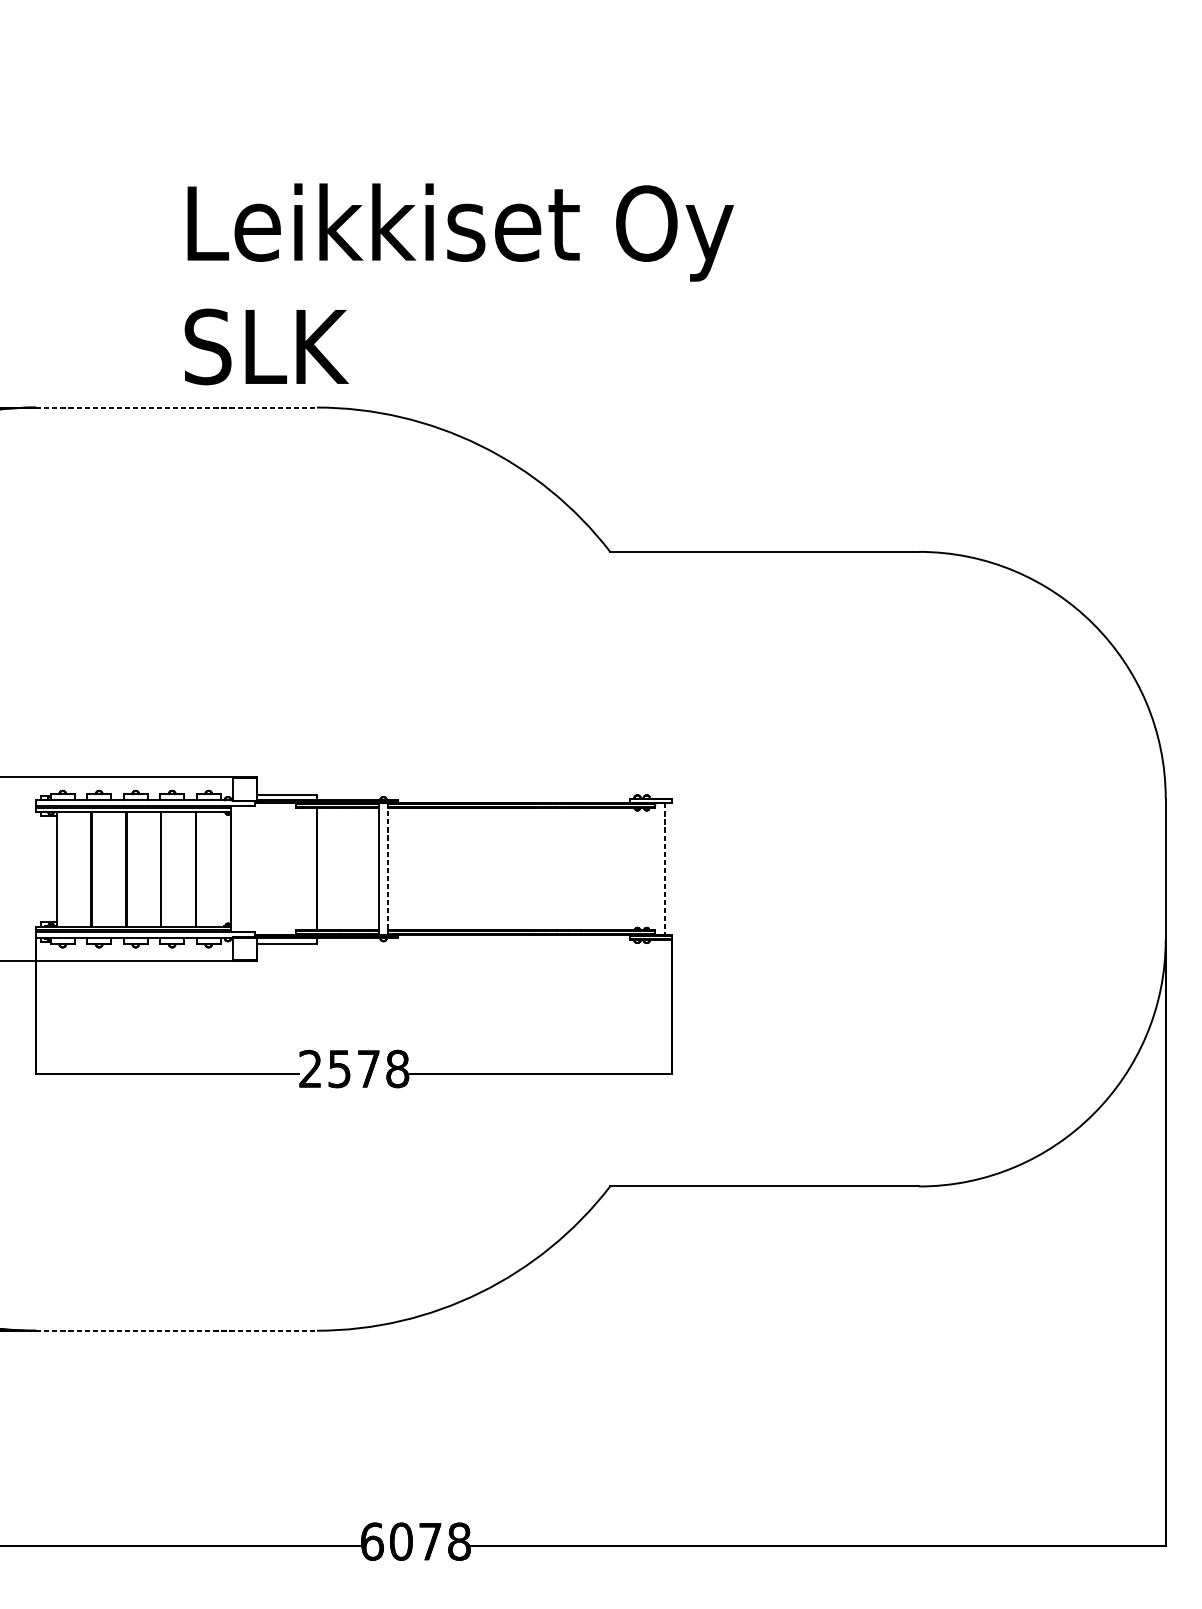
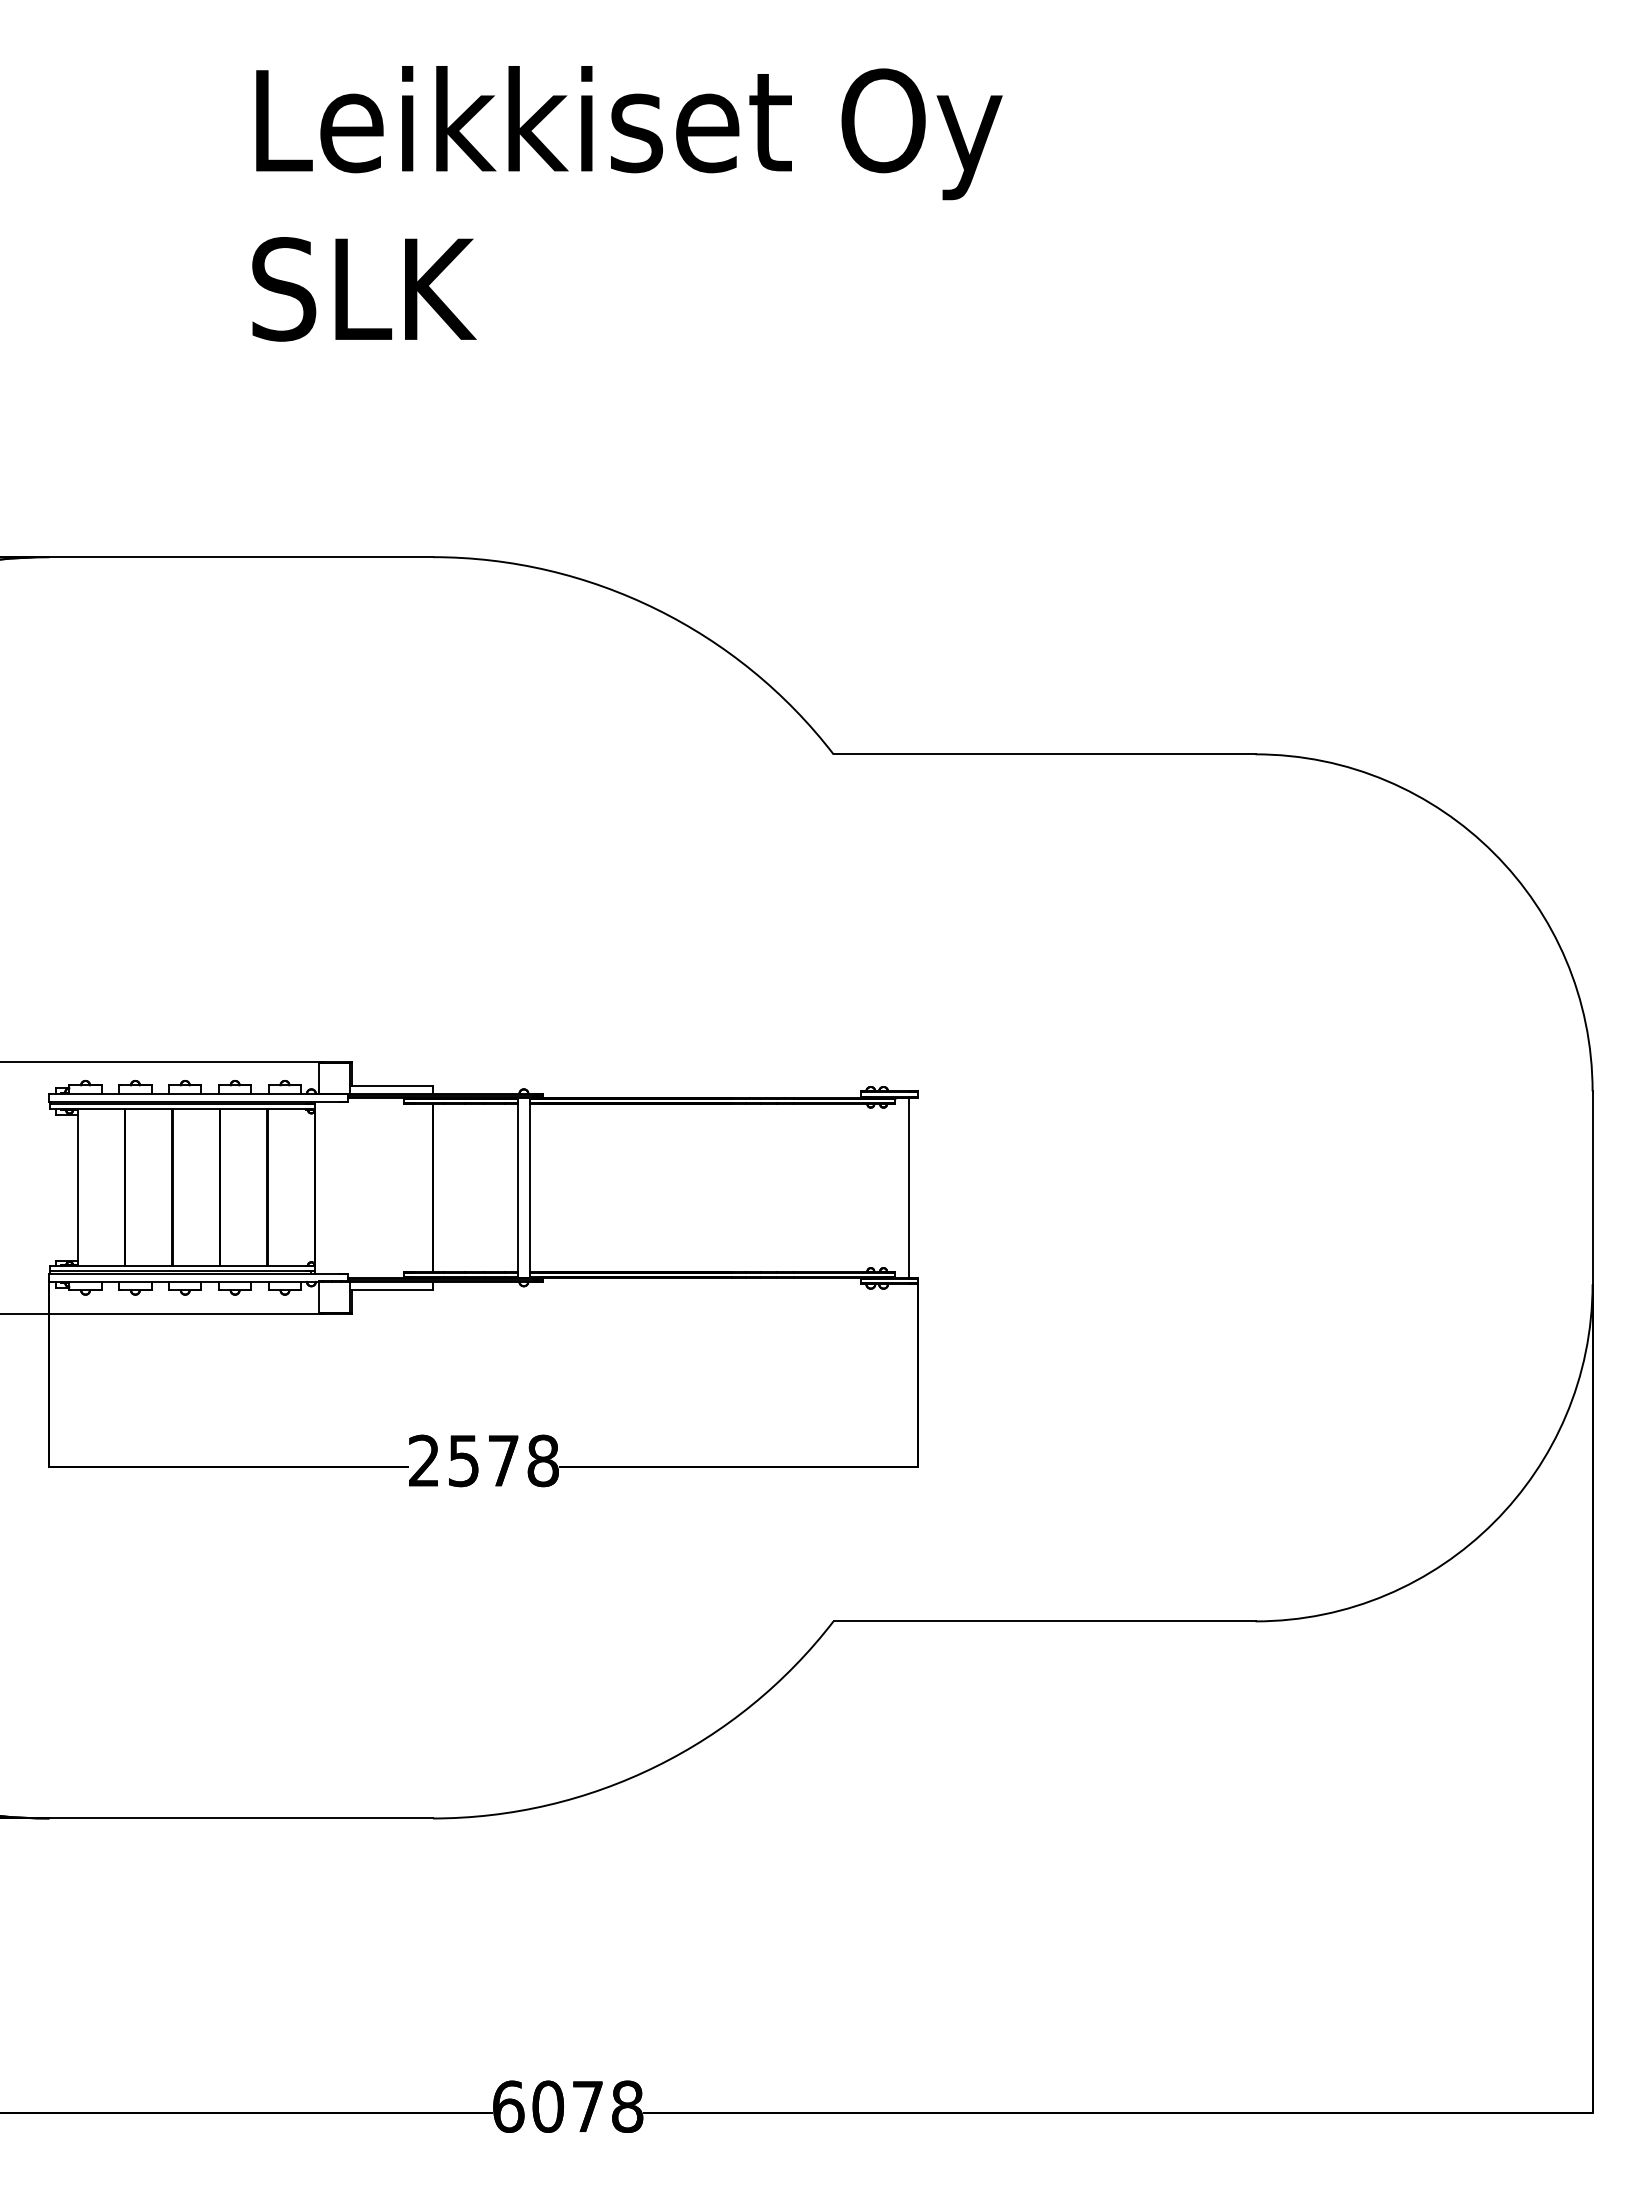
text: (459, 284) -> (627, 203), moved
line: (176, 407) -> (241, 557), dashed -> solid
line: (387, 868) -> (529, 1187), dashed -> solid
line: (665, 868) -> (909, 1187), dashed -> solid
line: (176, 1330) -> (241, 1818), dashed -> solid

